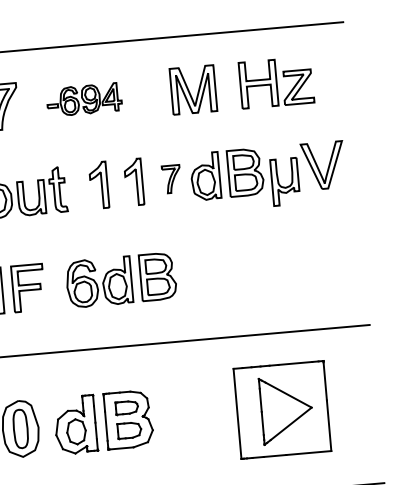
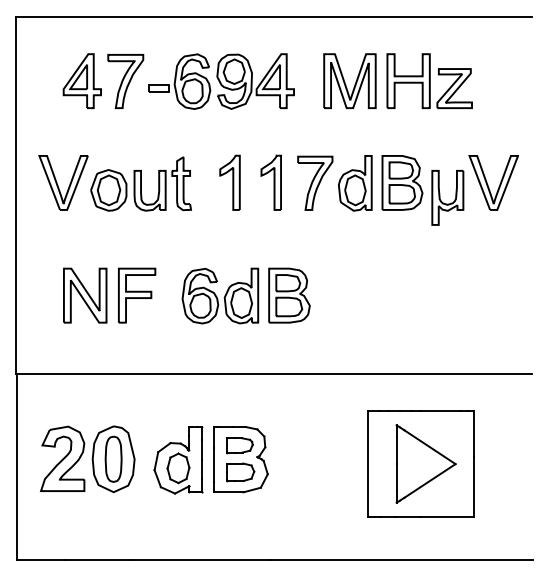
part: (276, 82) -> (429, 80), moved
part: (84, 99) -> (221, 81), size x1.67
part: (171, 178) -> (315, 182), size x1.67

